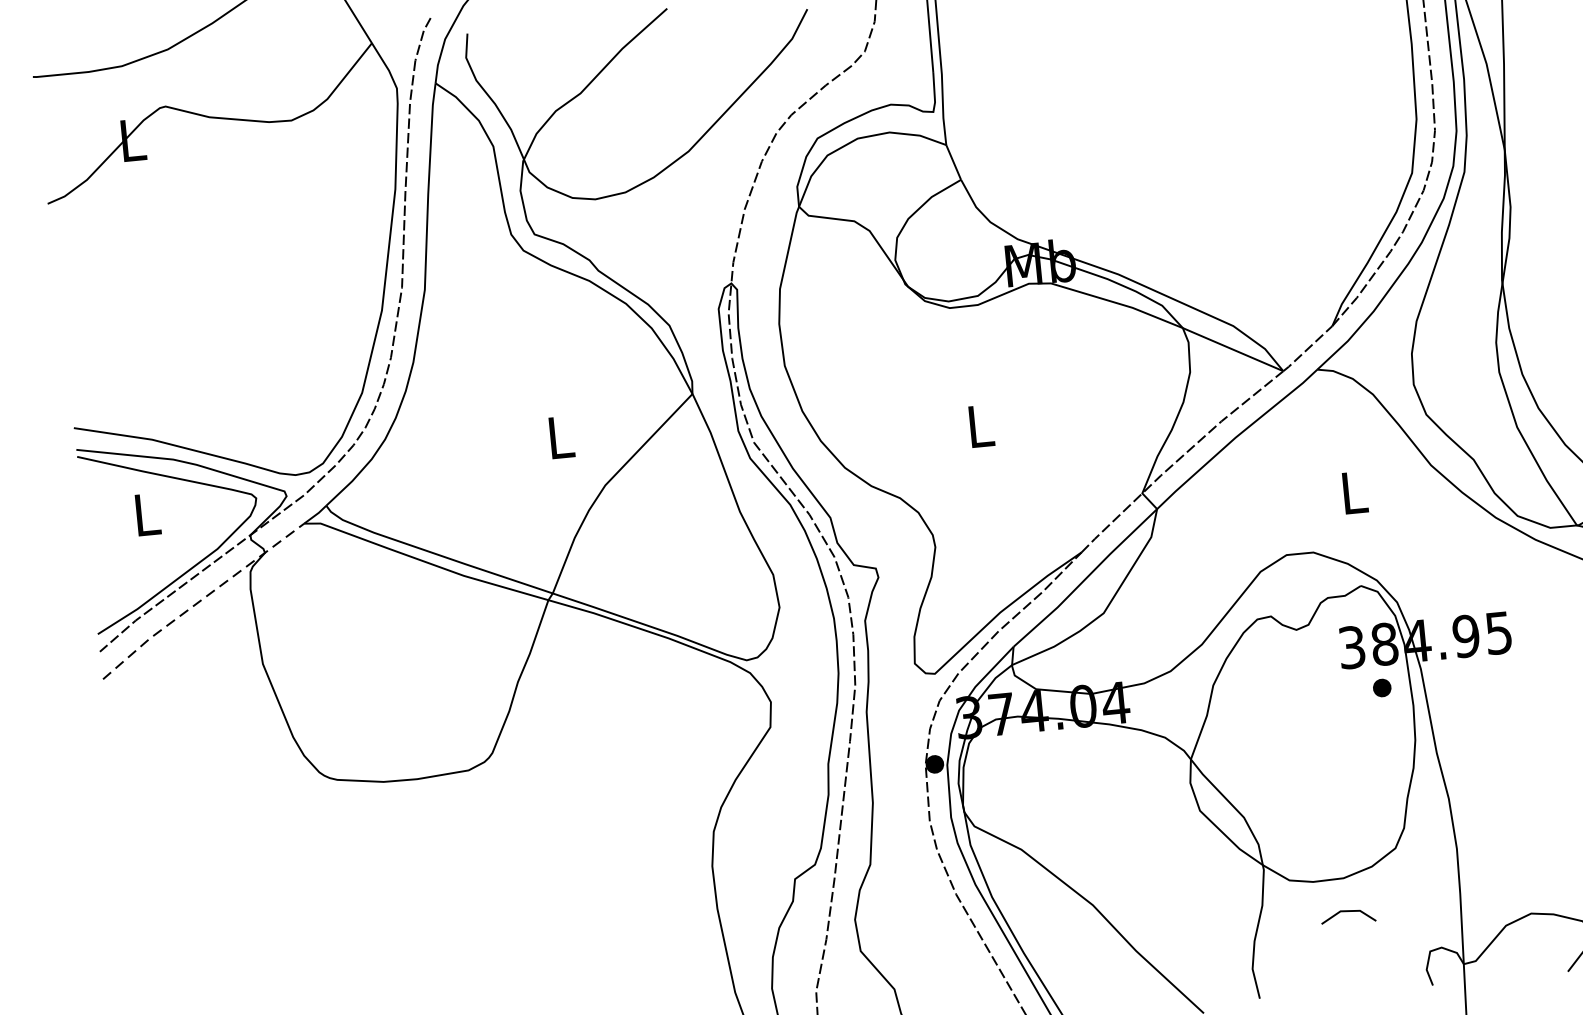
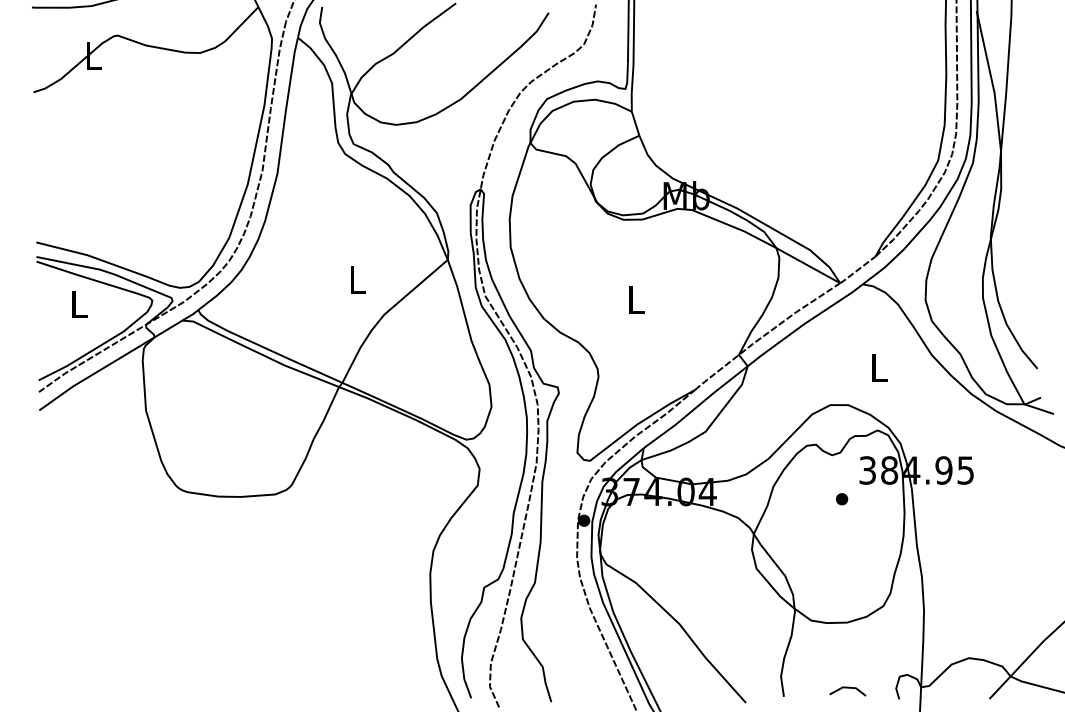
line: (201, 600) -> (109, 364), dashed -> solid
part: (1382, 688) -> (842, 499), moved
line: (1347, 912) -> (847, 688), moved

